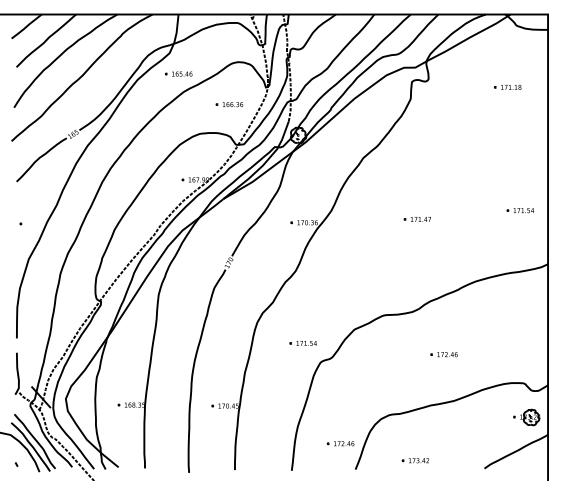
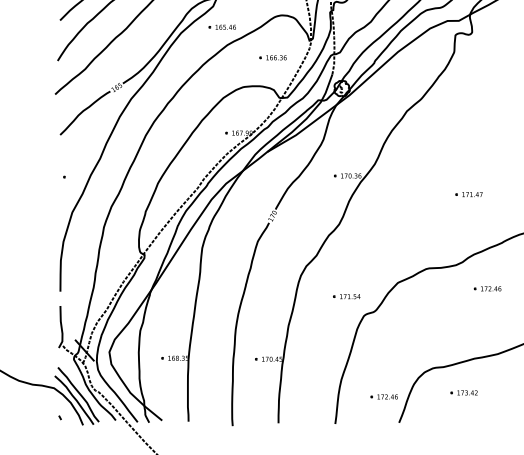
part: (416, 219) -> (468, 194), moved
part: (443, 354) -> (487, 288), moved
part: (414, 460) -> (463, 392), moved

